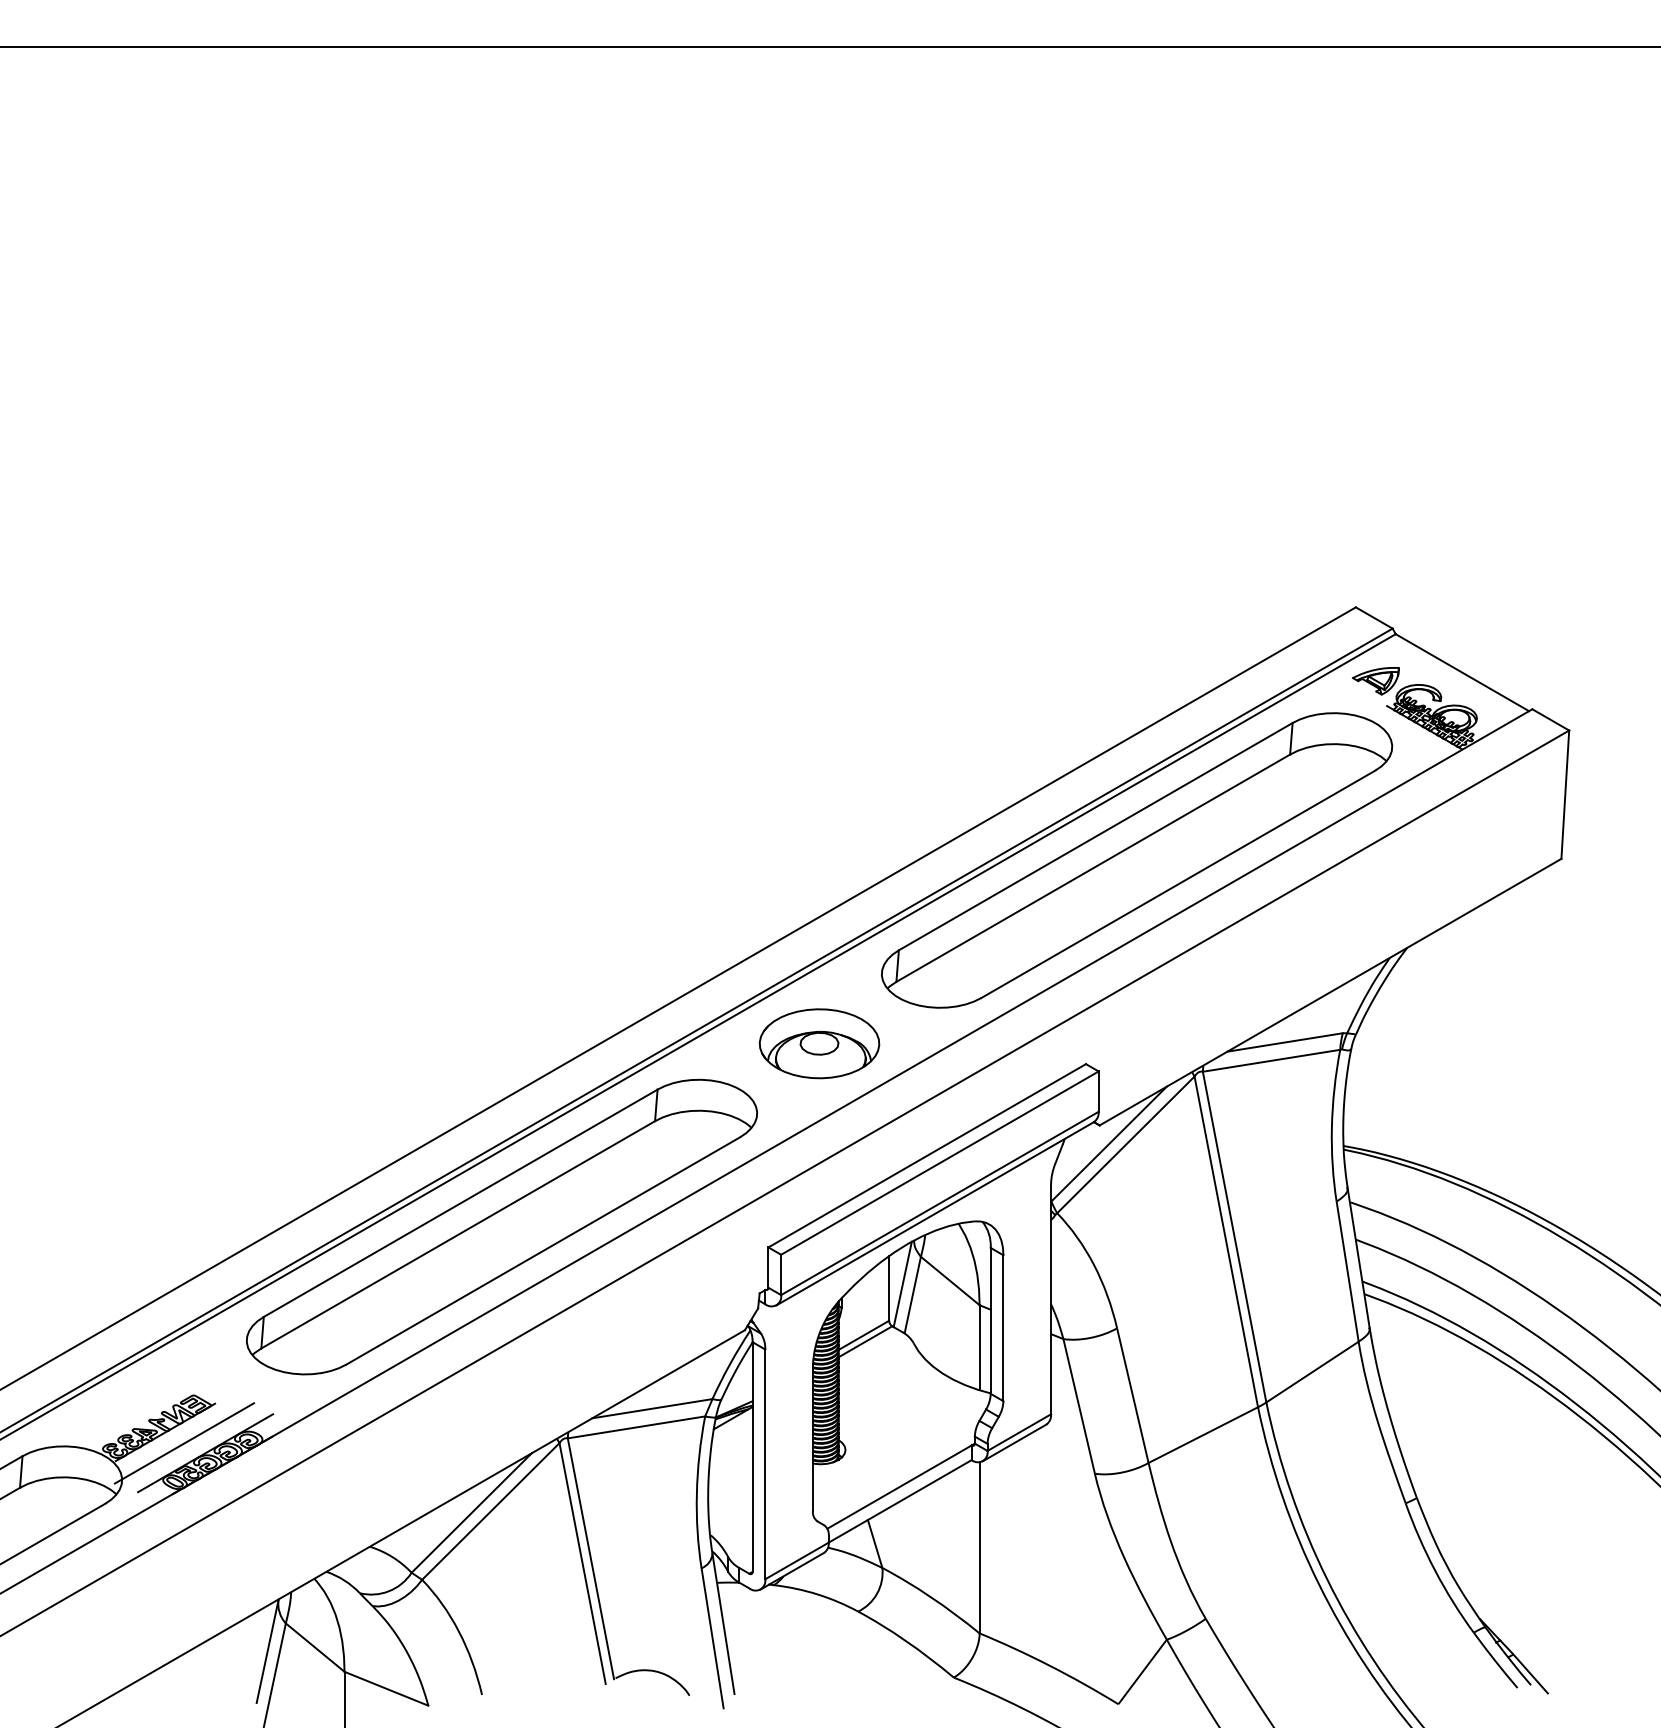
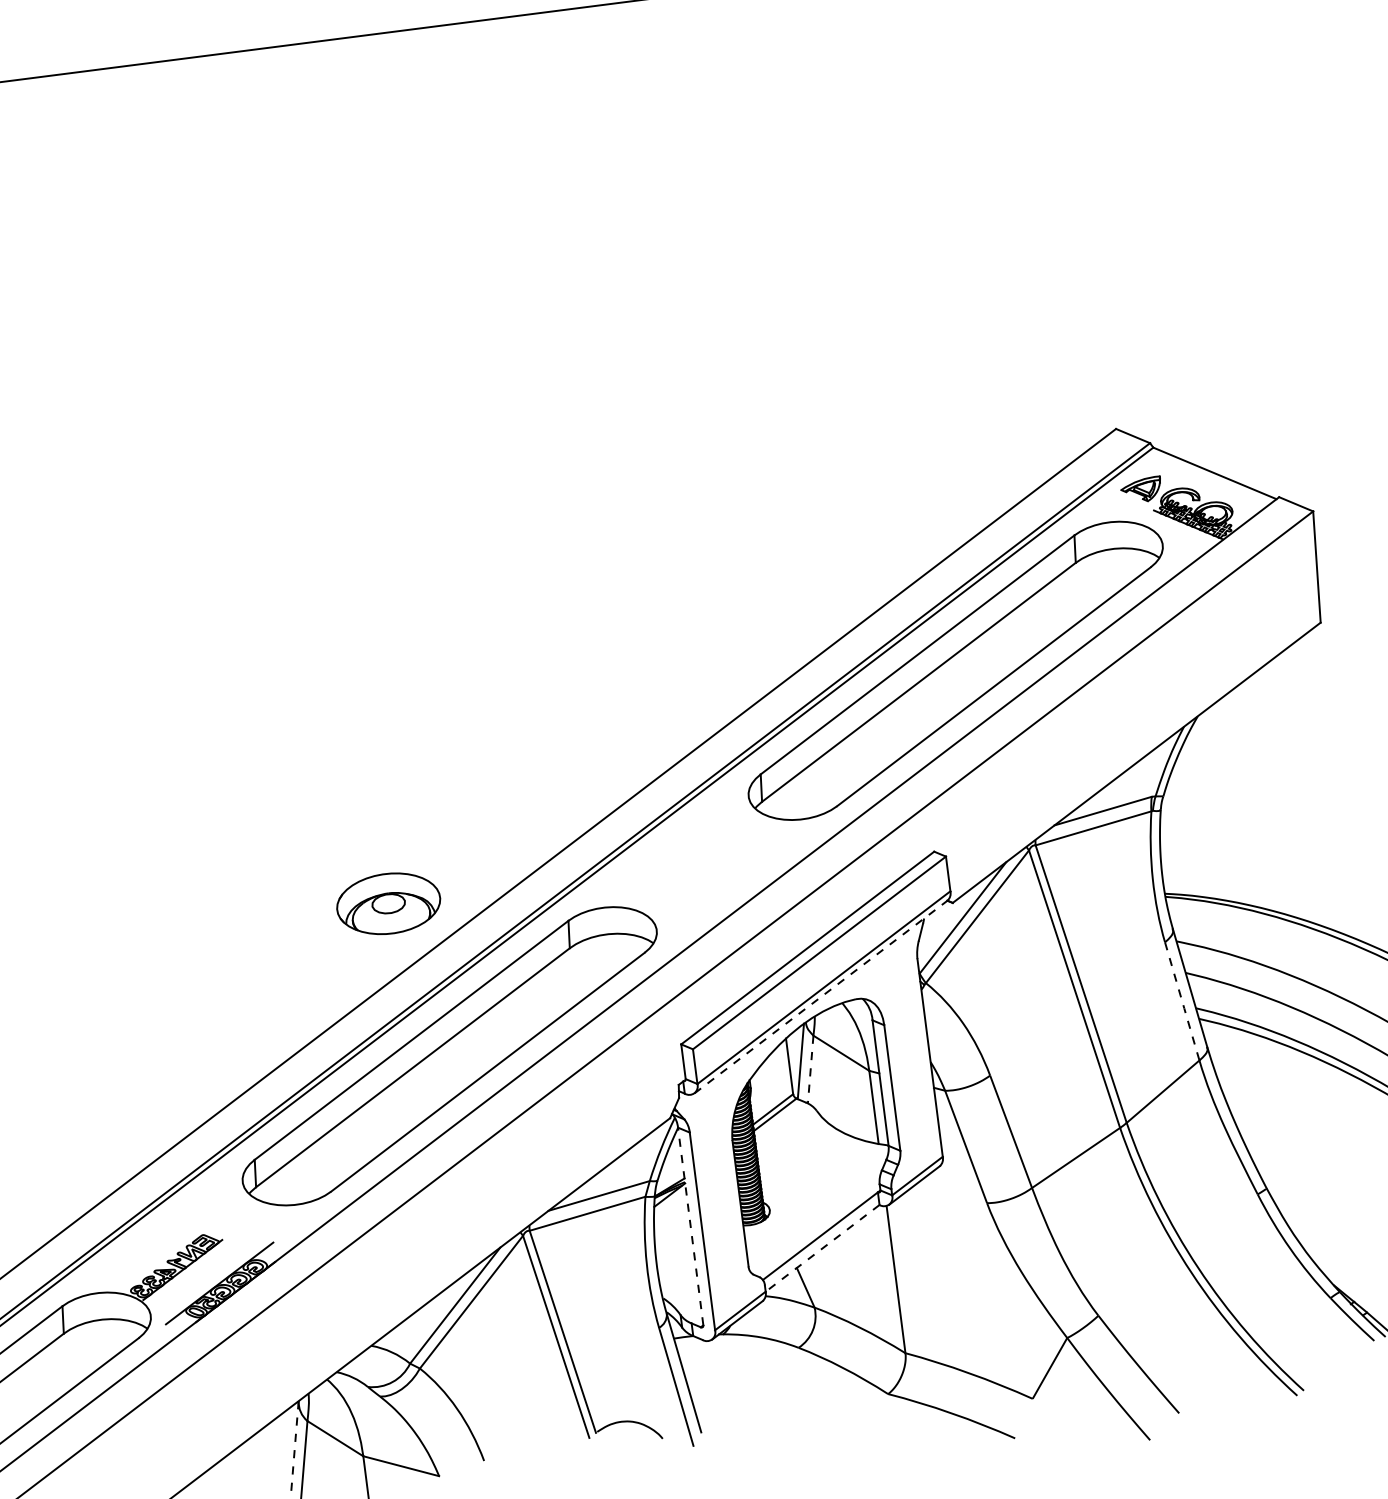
part: (819, 1043) -> (388, 903), moved
line: (935, 1213) -> (821, 996), solid -> dashed
line: (1347, 1272) -> (1182, 1002), solid -> dashed
line: (912, 1296) -> (810, 1070), solid -> dashed
line: (184, 1443) -> (200, 1277), removed
line: (752, 1457) -> (690, 1226), solid -> dashed
line: (899, 1501) -> (822, 1248), solid -> dashed
line: (267, 1651) -> (294, 1447), solid -> dashed

